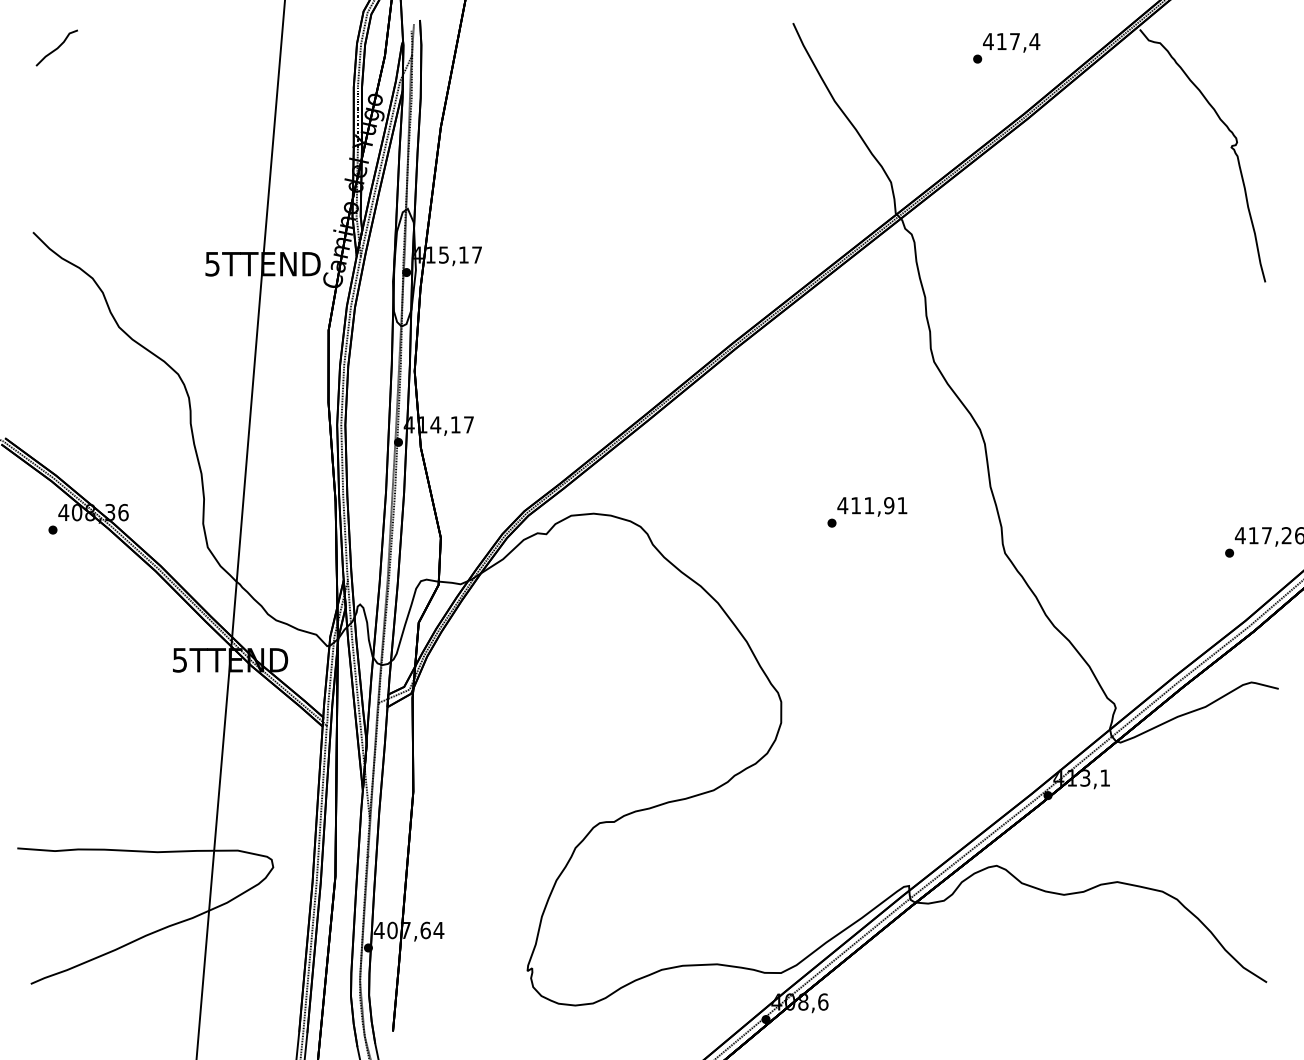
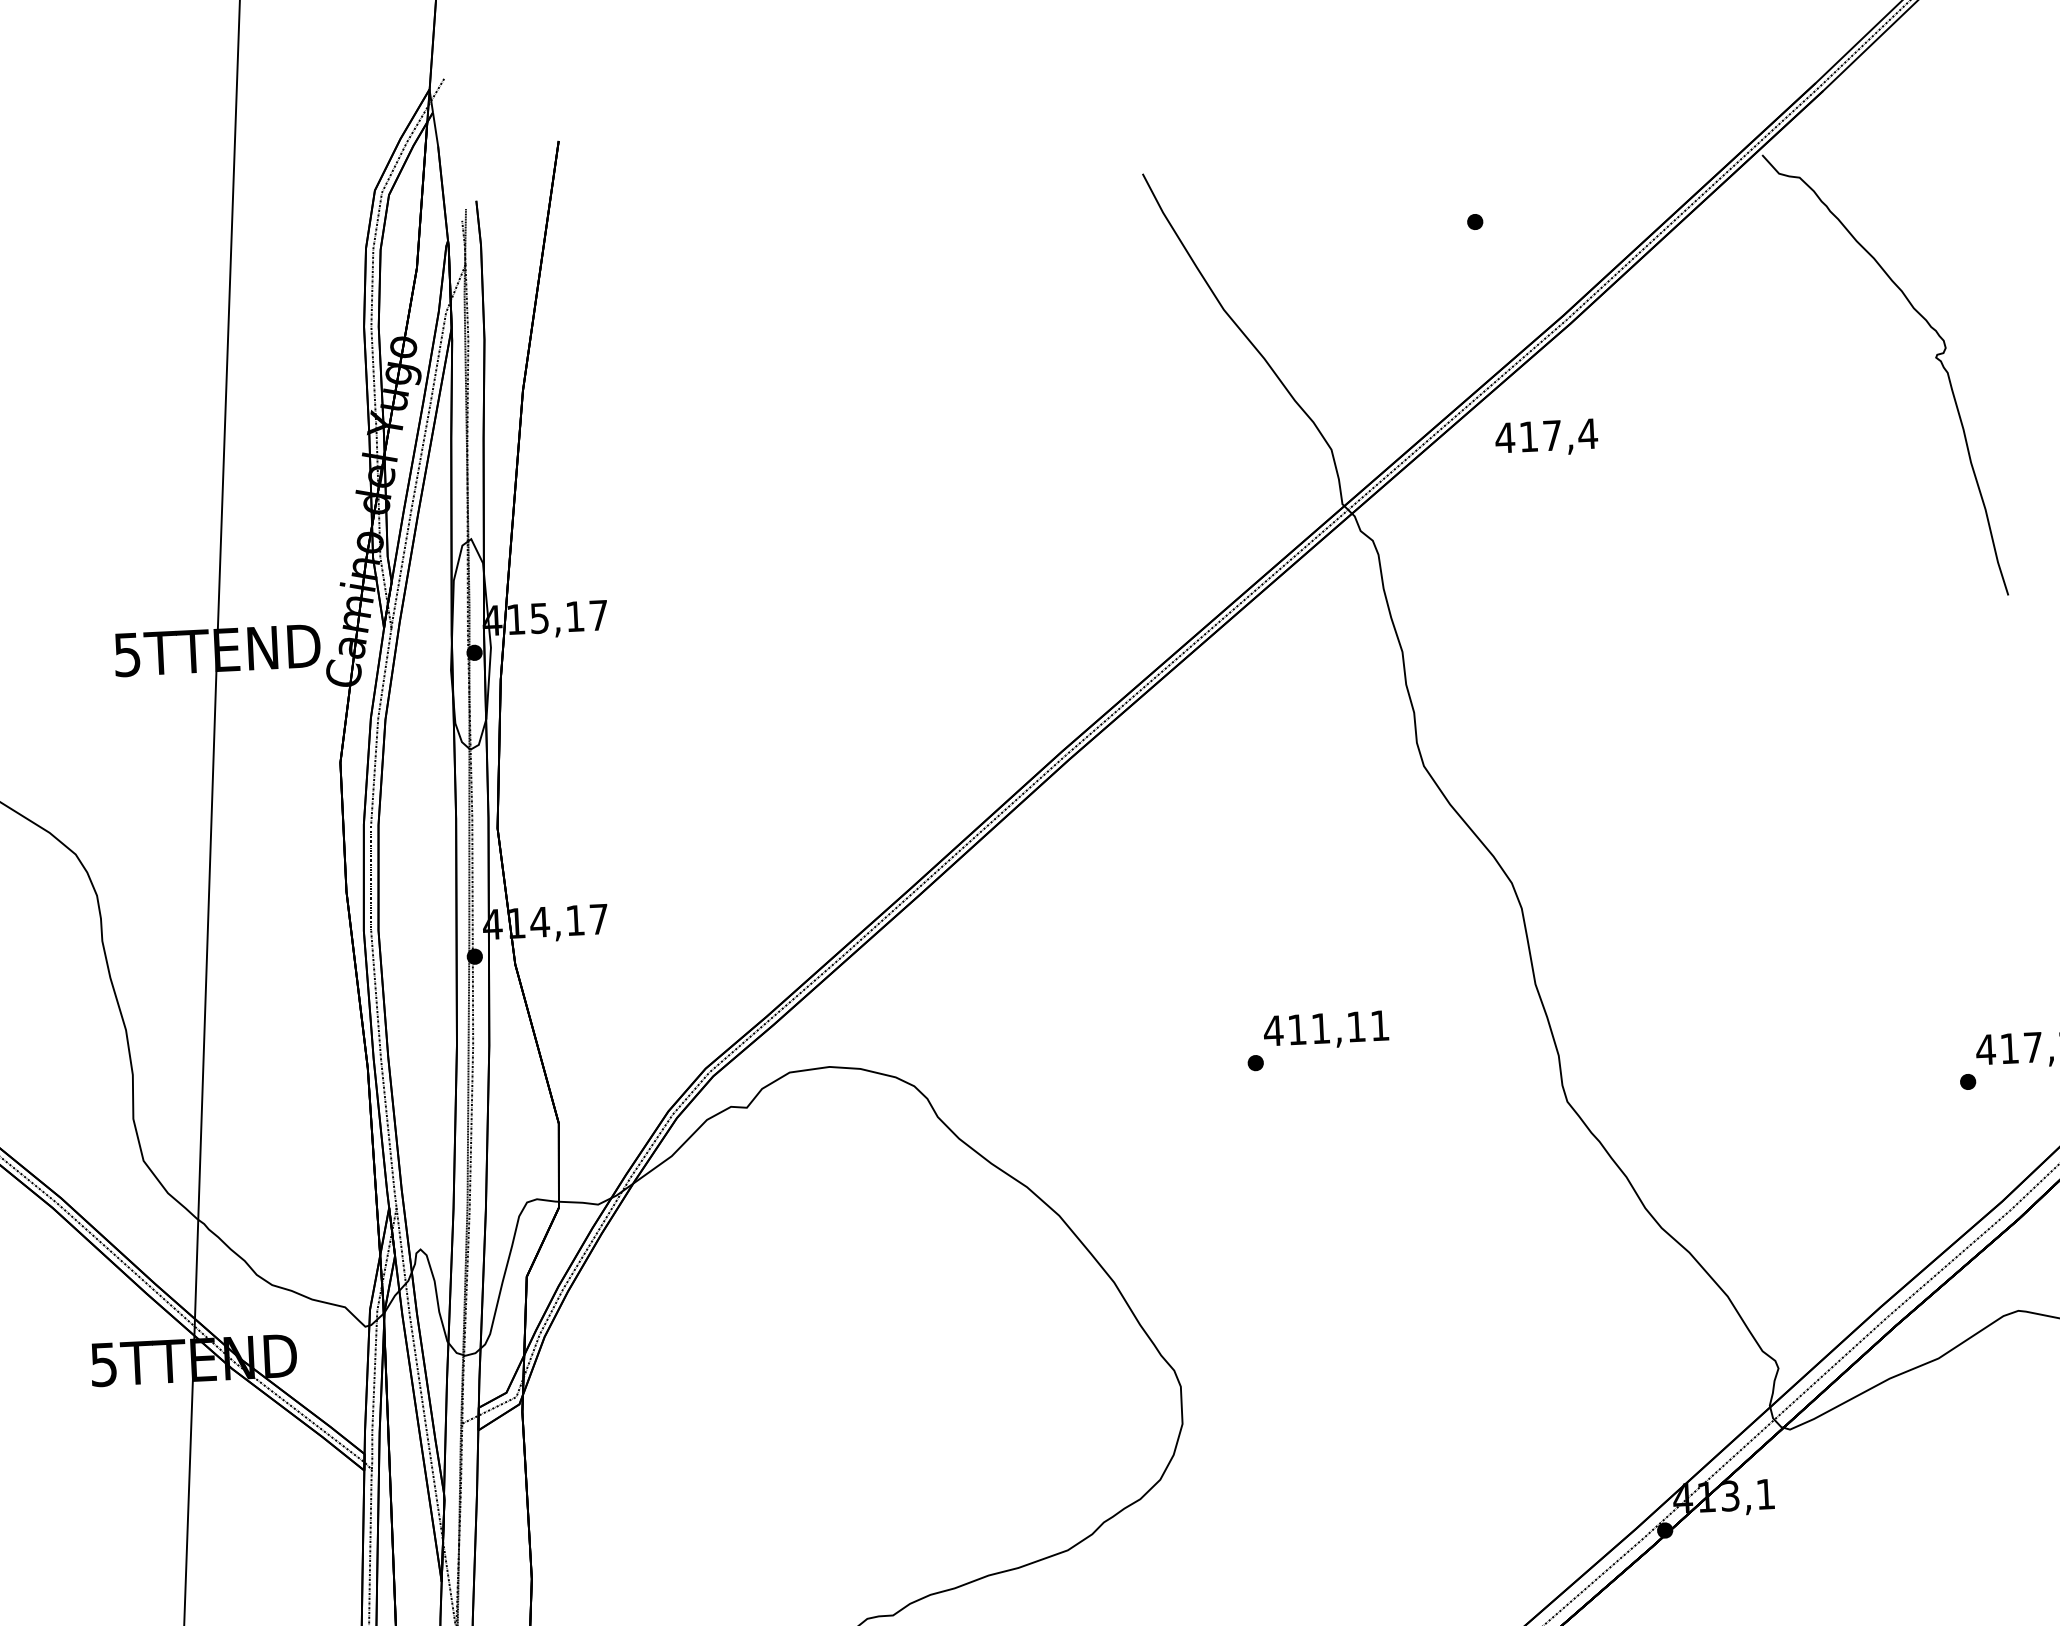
text: (1011, 42) -> (1546, 437), moved
text: (889, 505) -> (1356, 1026), 411,91 -> 411,11

